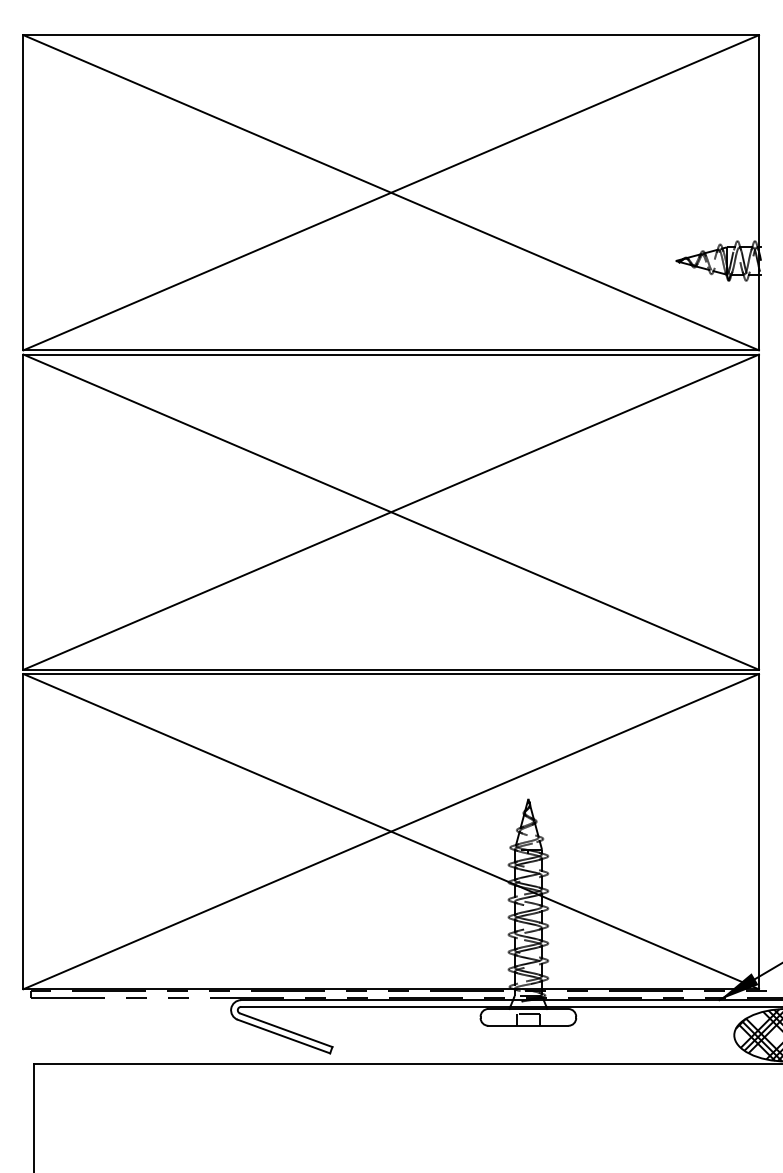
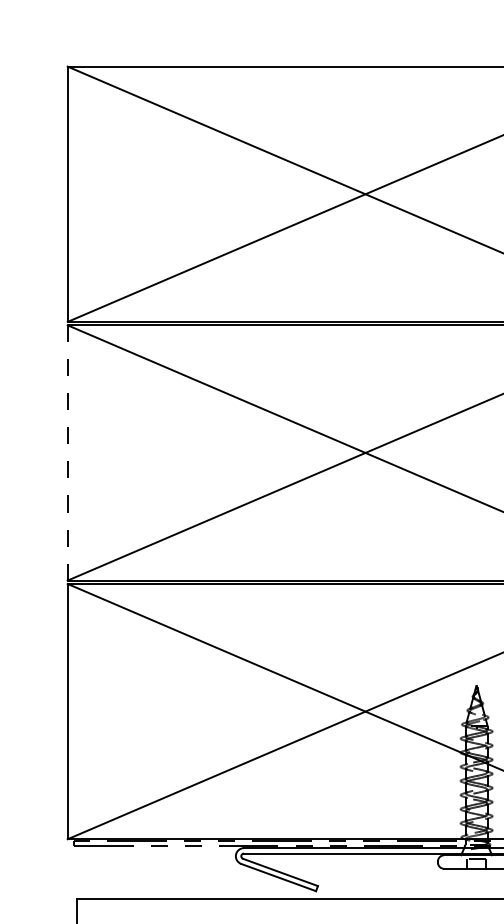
line: (23, 512) -> (67, 453), solid -> dashed

